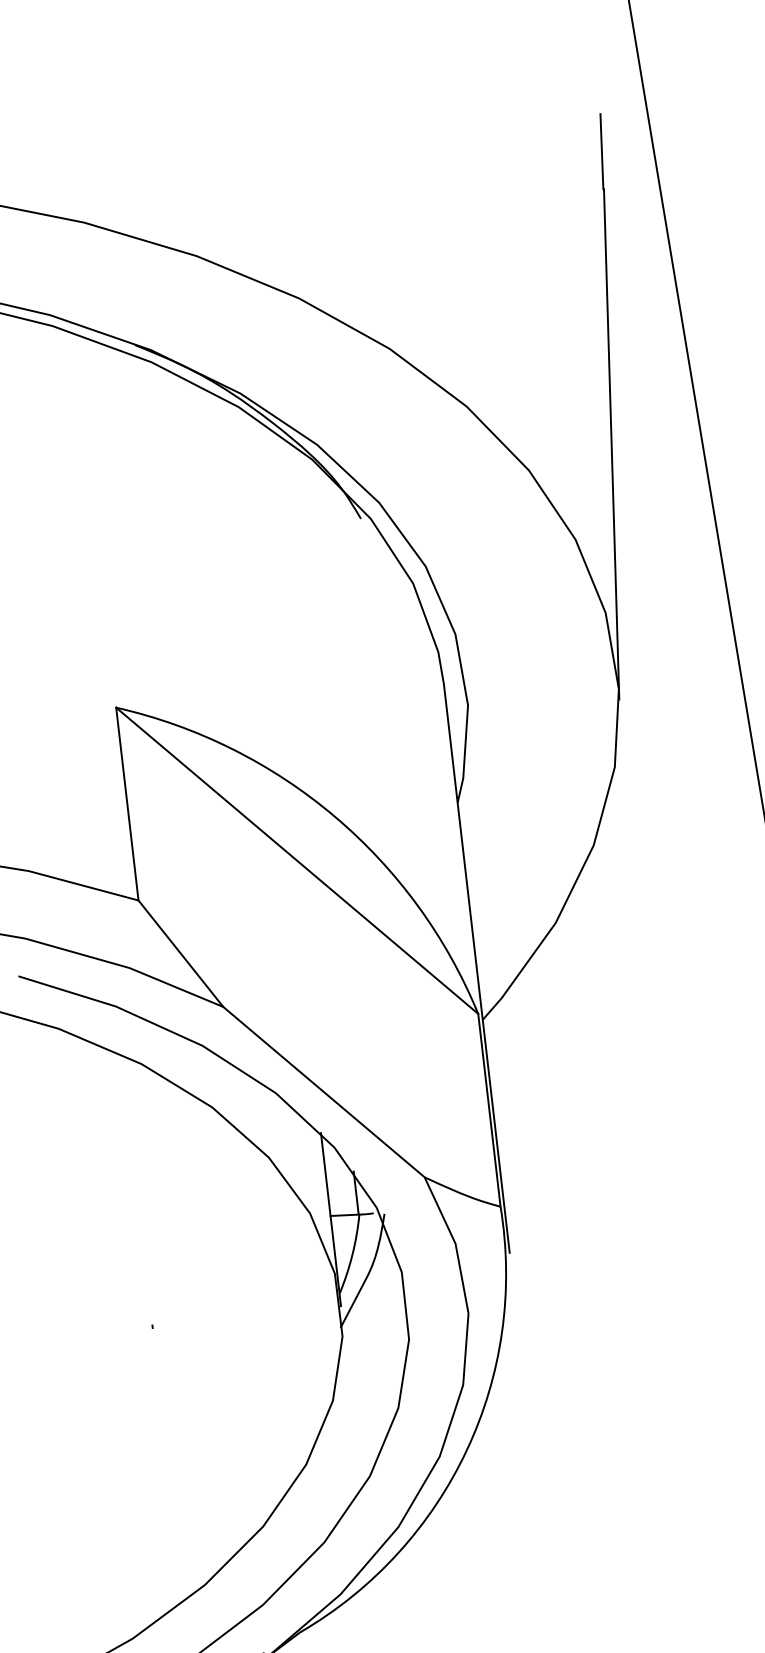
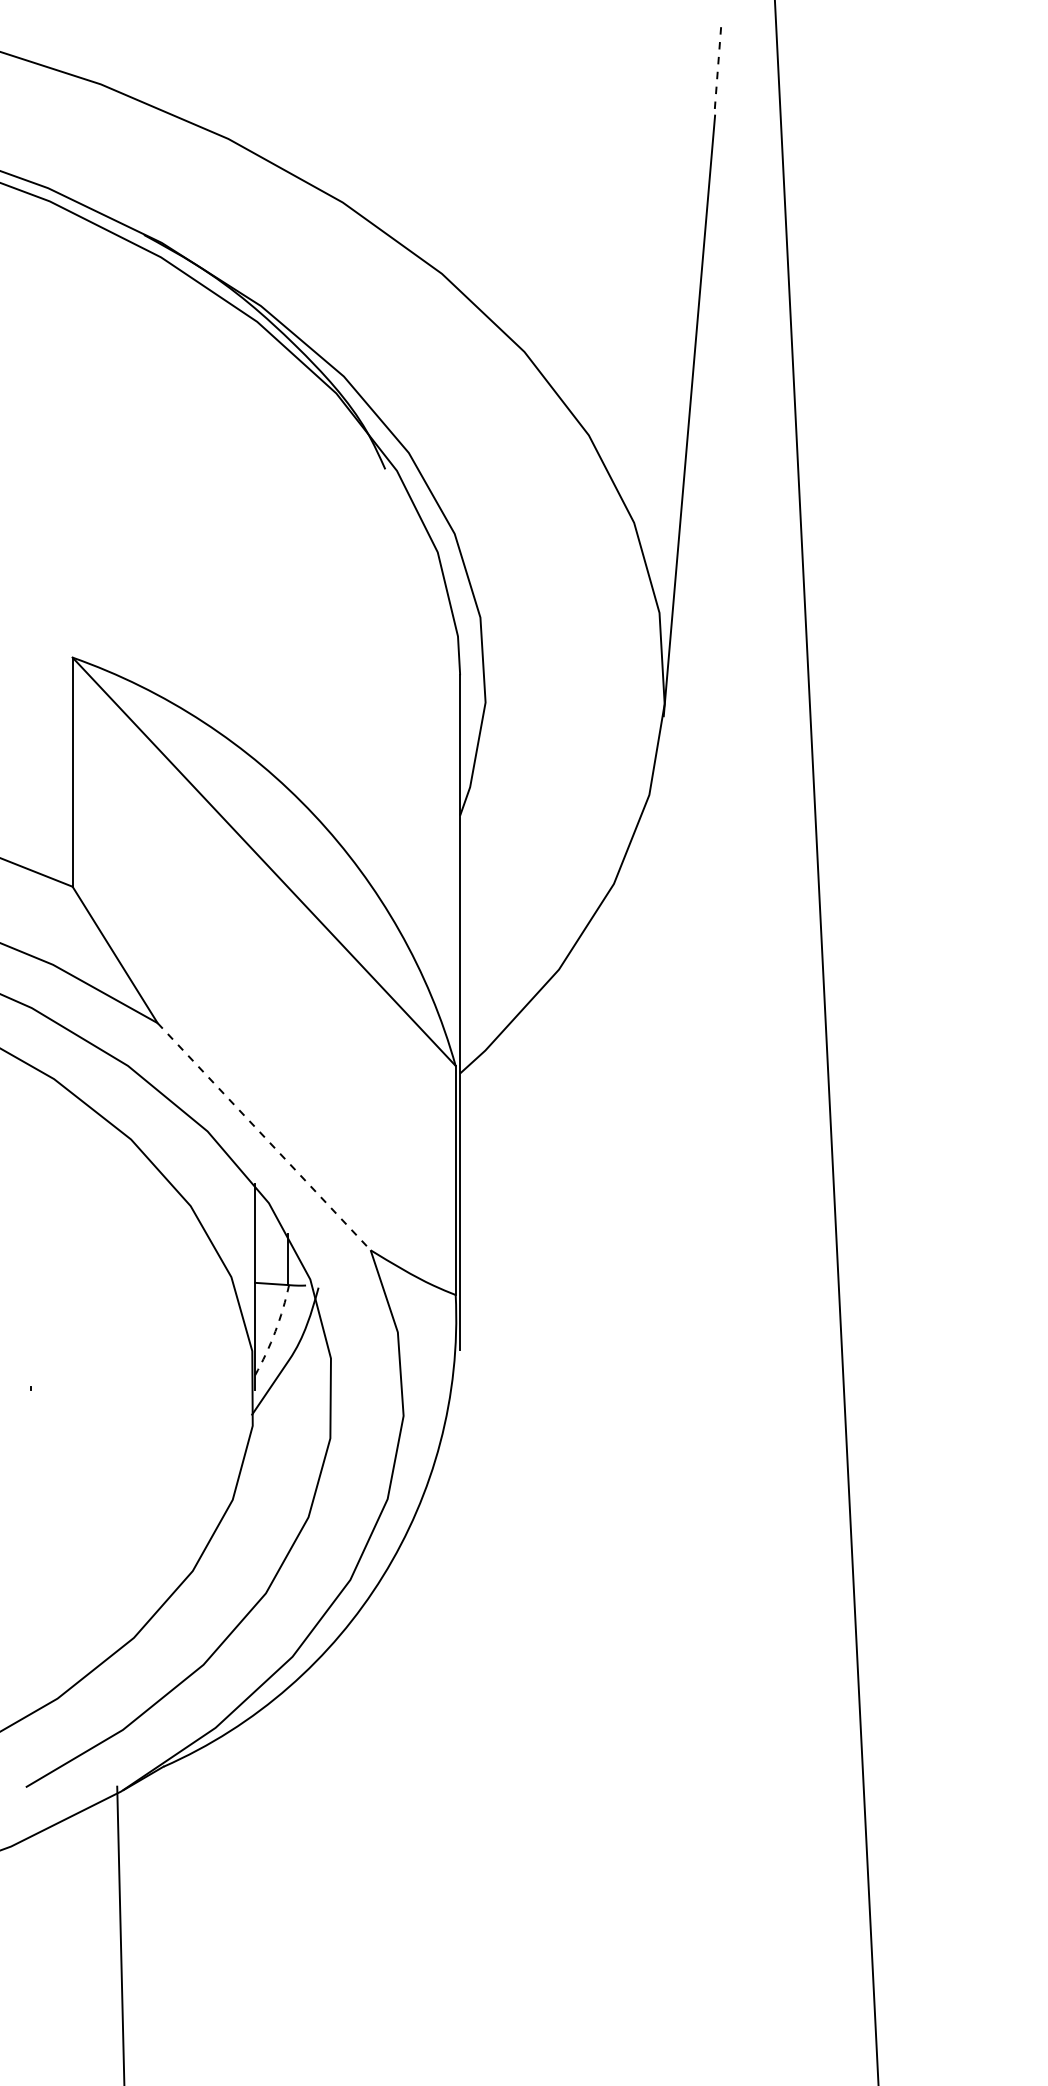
line: (601, 151) -> (717, 71), solid -> dashed
line: (324, 1091) -> (264, 1136), solid -> dashed
arc: (352, 1254) -> (275, 1331), solid -> dashed

